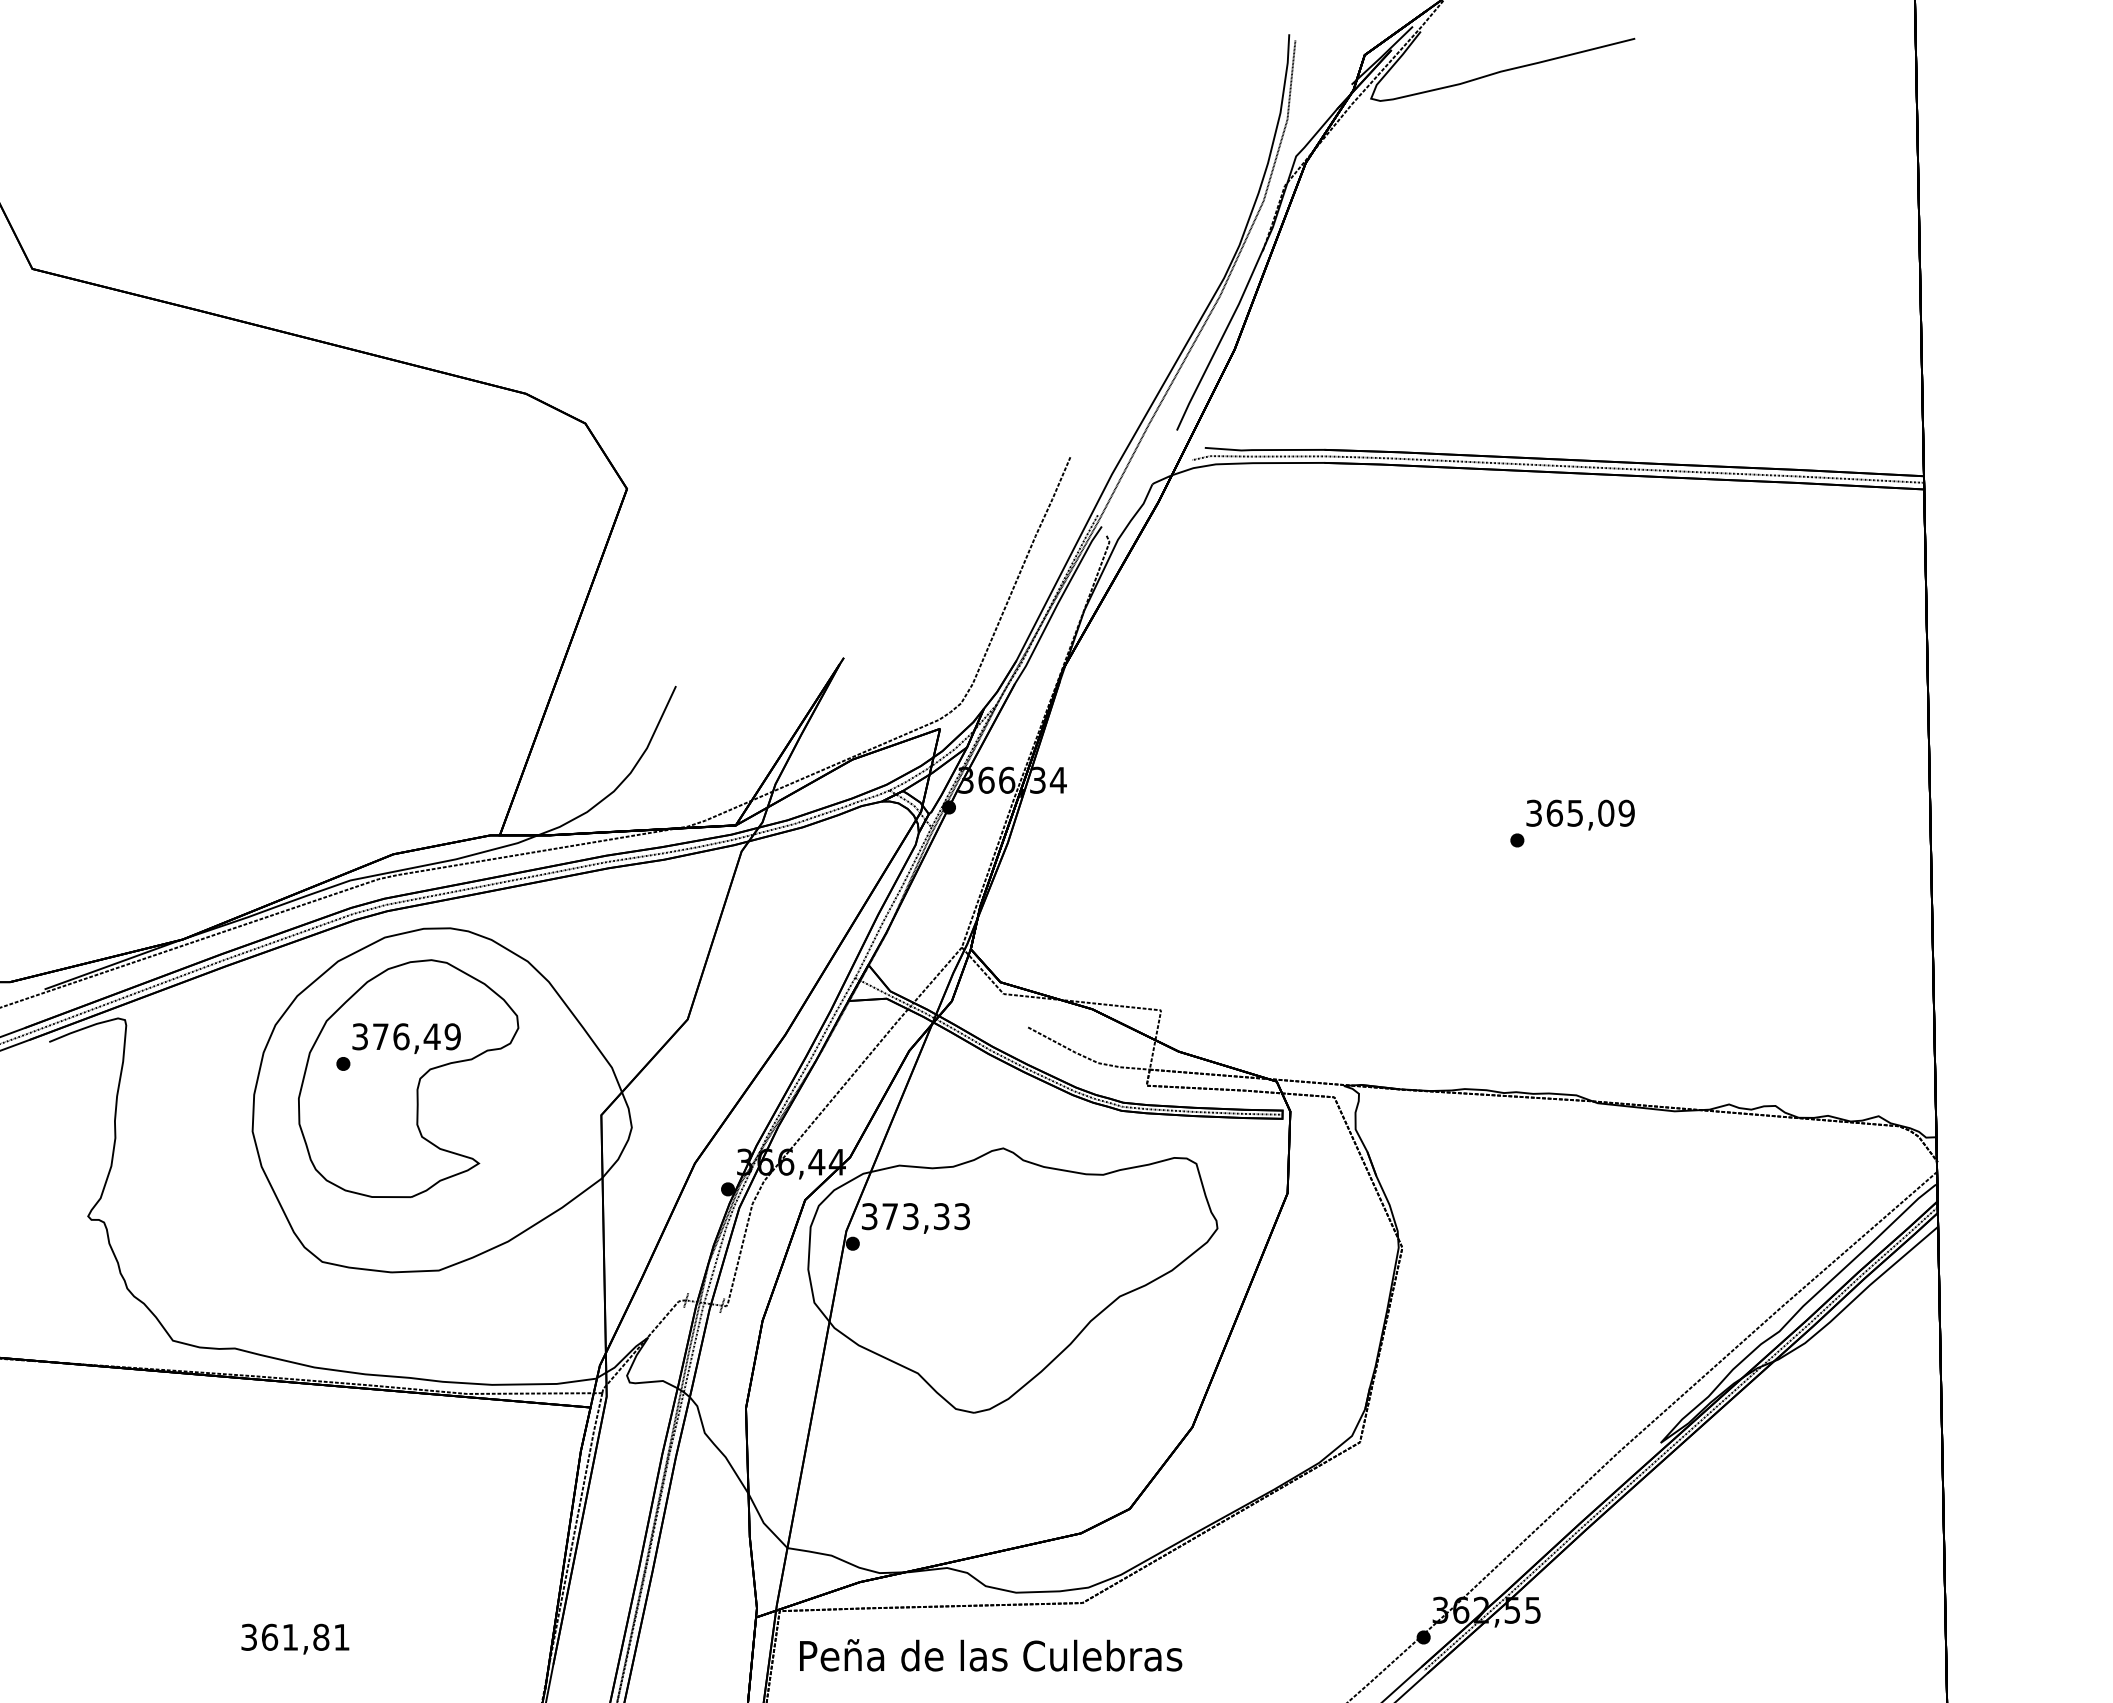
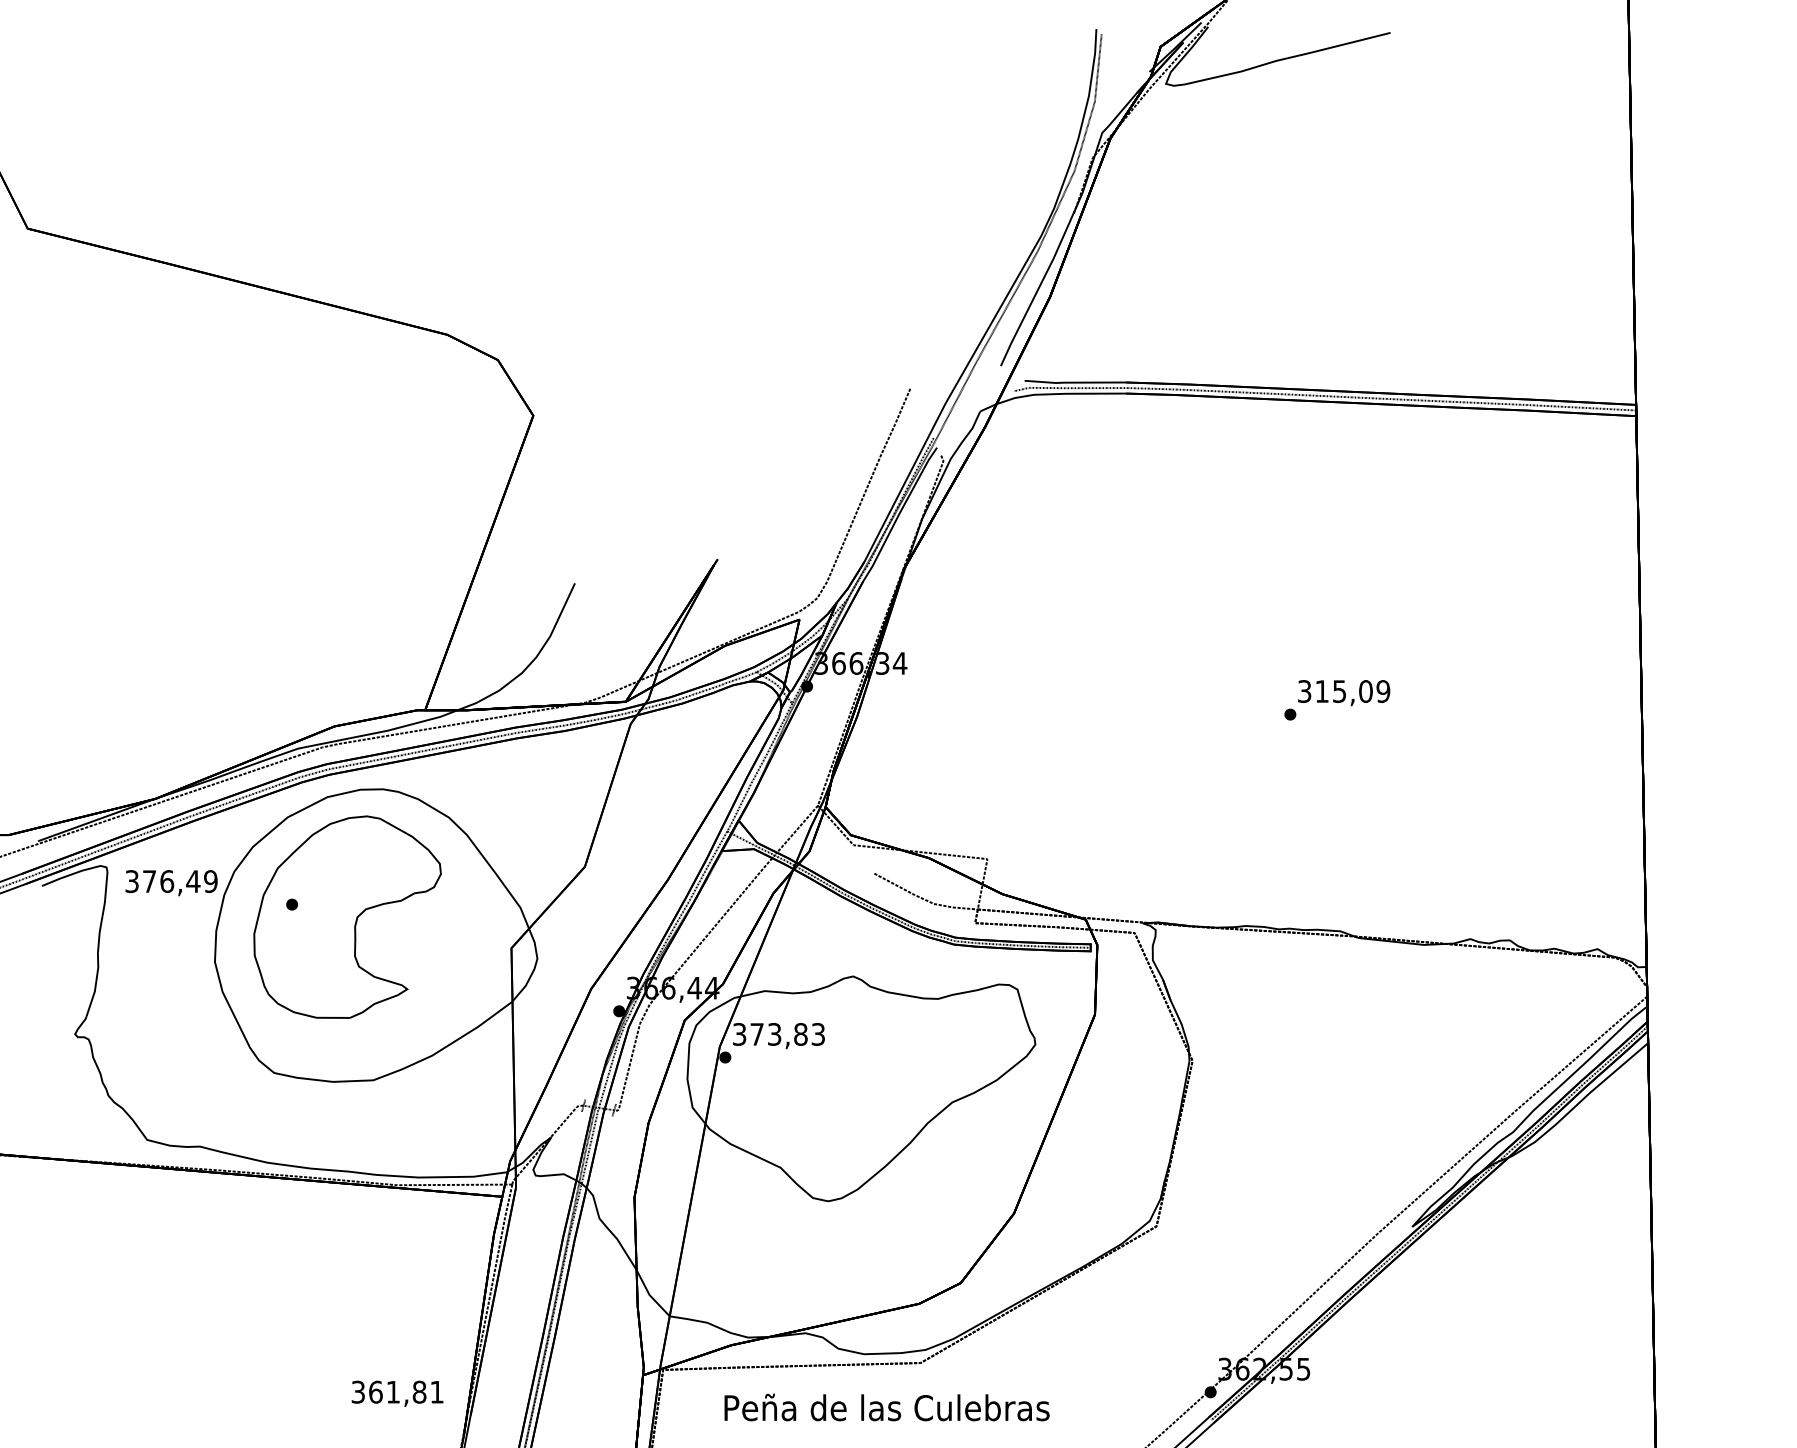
text: (1554, 812) -> (1321, 690), 365,09 -> 315,09
text: (406, 1038) -> (171, 883), moved
text: (941, 1216) -> (800, 1034), 373,33 -> 373,83
text: (295, 1638) -> (397, 1393), moved
text: (991, 1655) -> (887, 1407), moved

